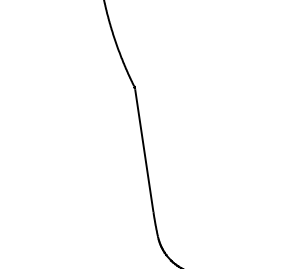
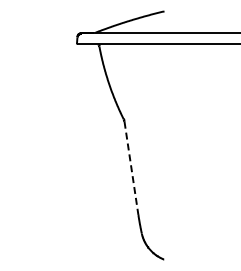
line: (144, 151) -> (131, 168), solid -> dashed

